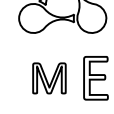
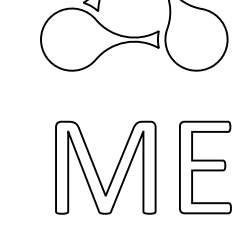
part: (49, 78) -> (105, 167), size x1.43

